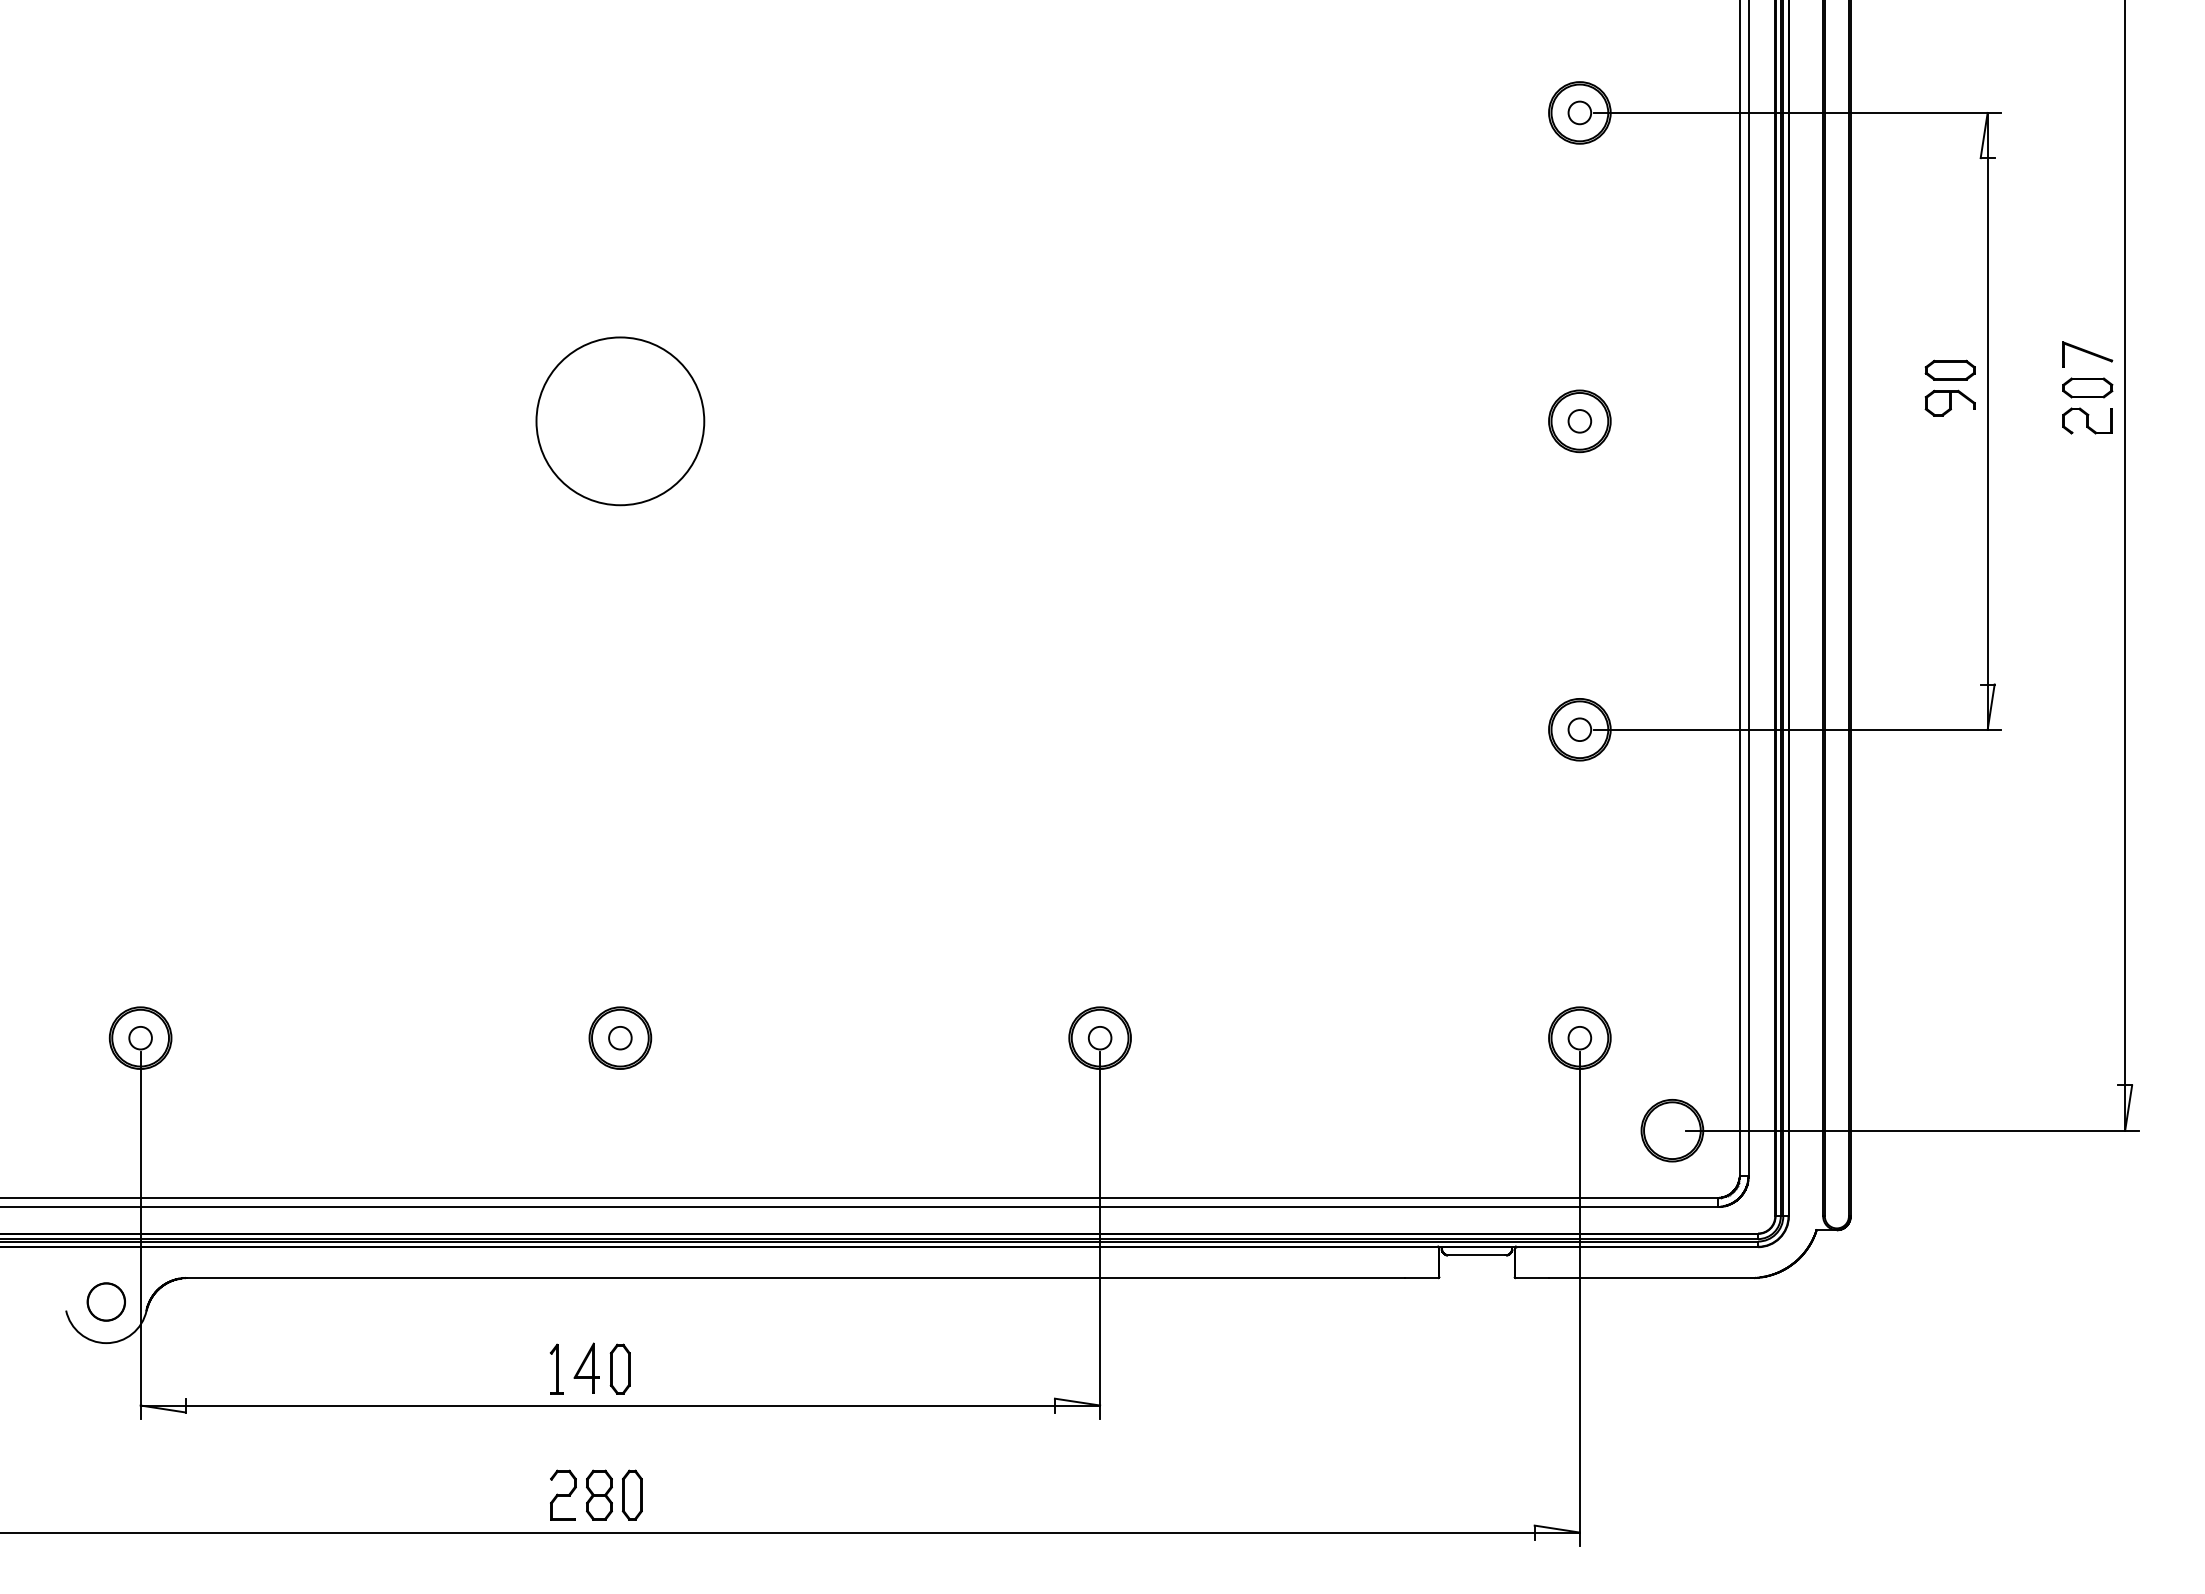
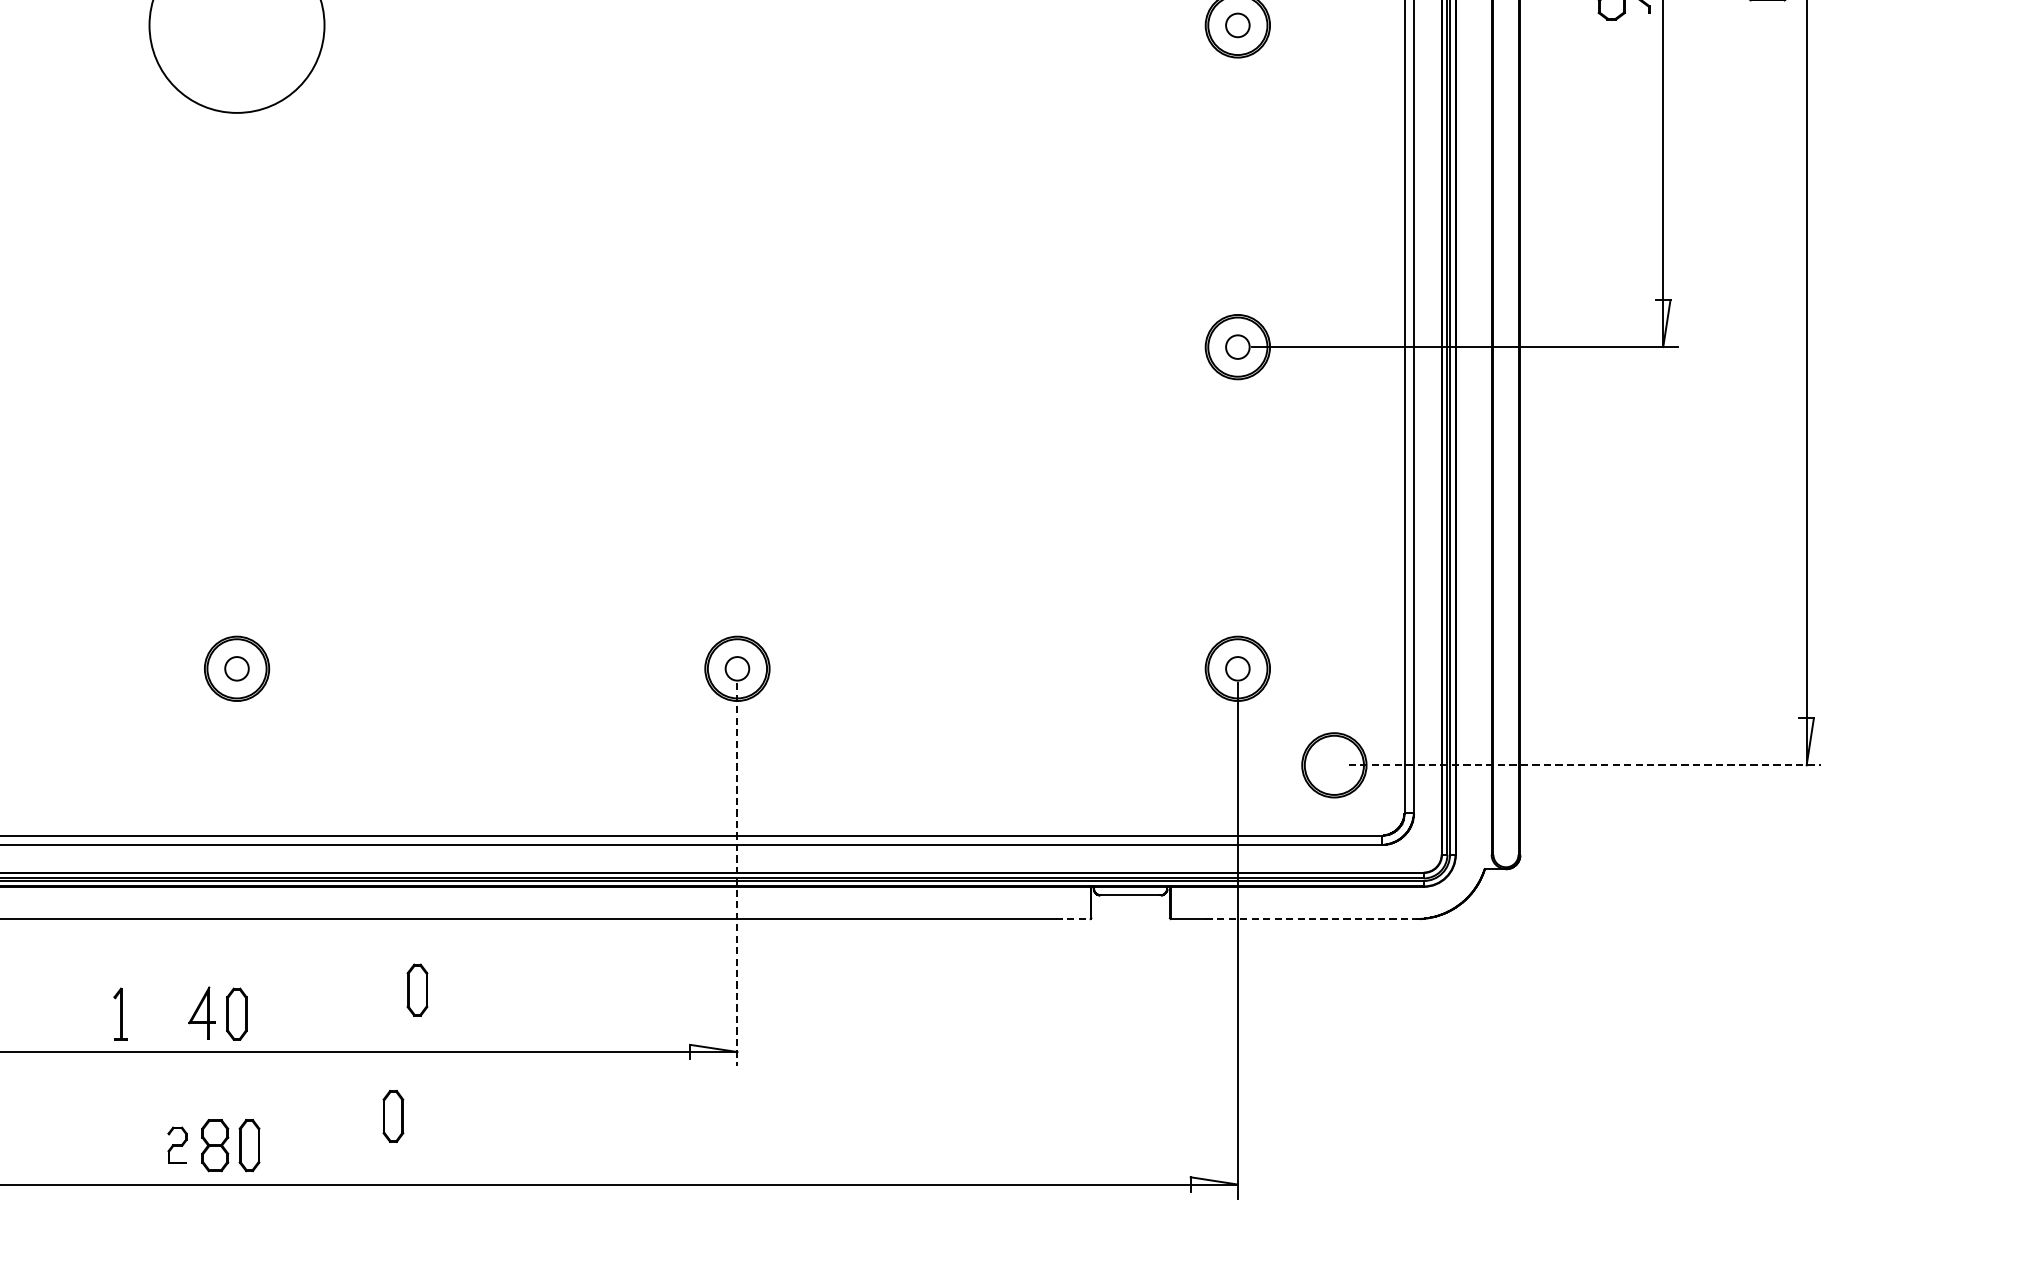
part: (2087, 420) -> (1767, 24), removed
line: (1912, 1130) -> (1584, 765), solid -> dashed
line: (1100, 1235) -> (737, 874), solid -> dashed
line: (1421, 1278) -> (1072, 919), solid -> dashed
line: (1650, 1278) -> (1311, 919), solid -> dashed
part: (792, 1345) -> (416, 989), added
part: (556, 1368) -> (120, 1013), moved
part: (769, 1466) -> (392, 1115), added
part: (563, 1494) -> (177, 1144), size x0.7

